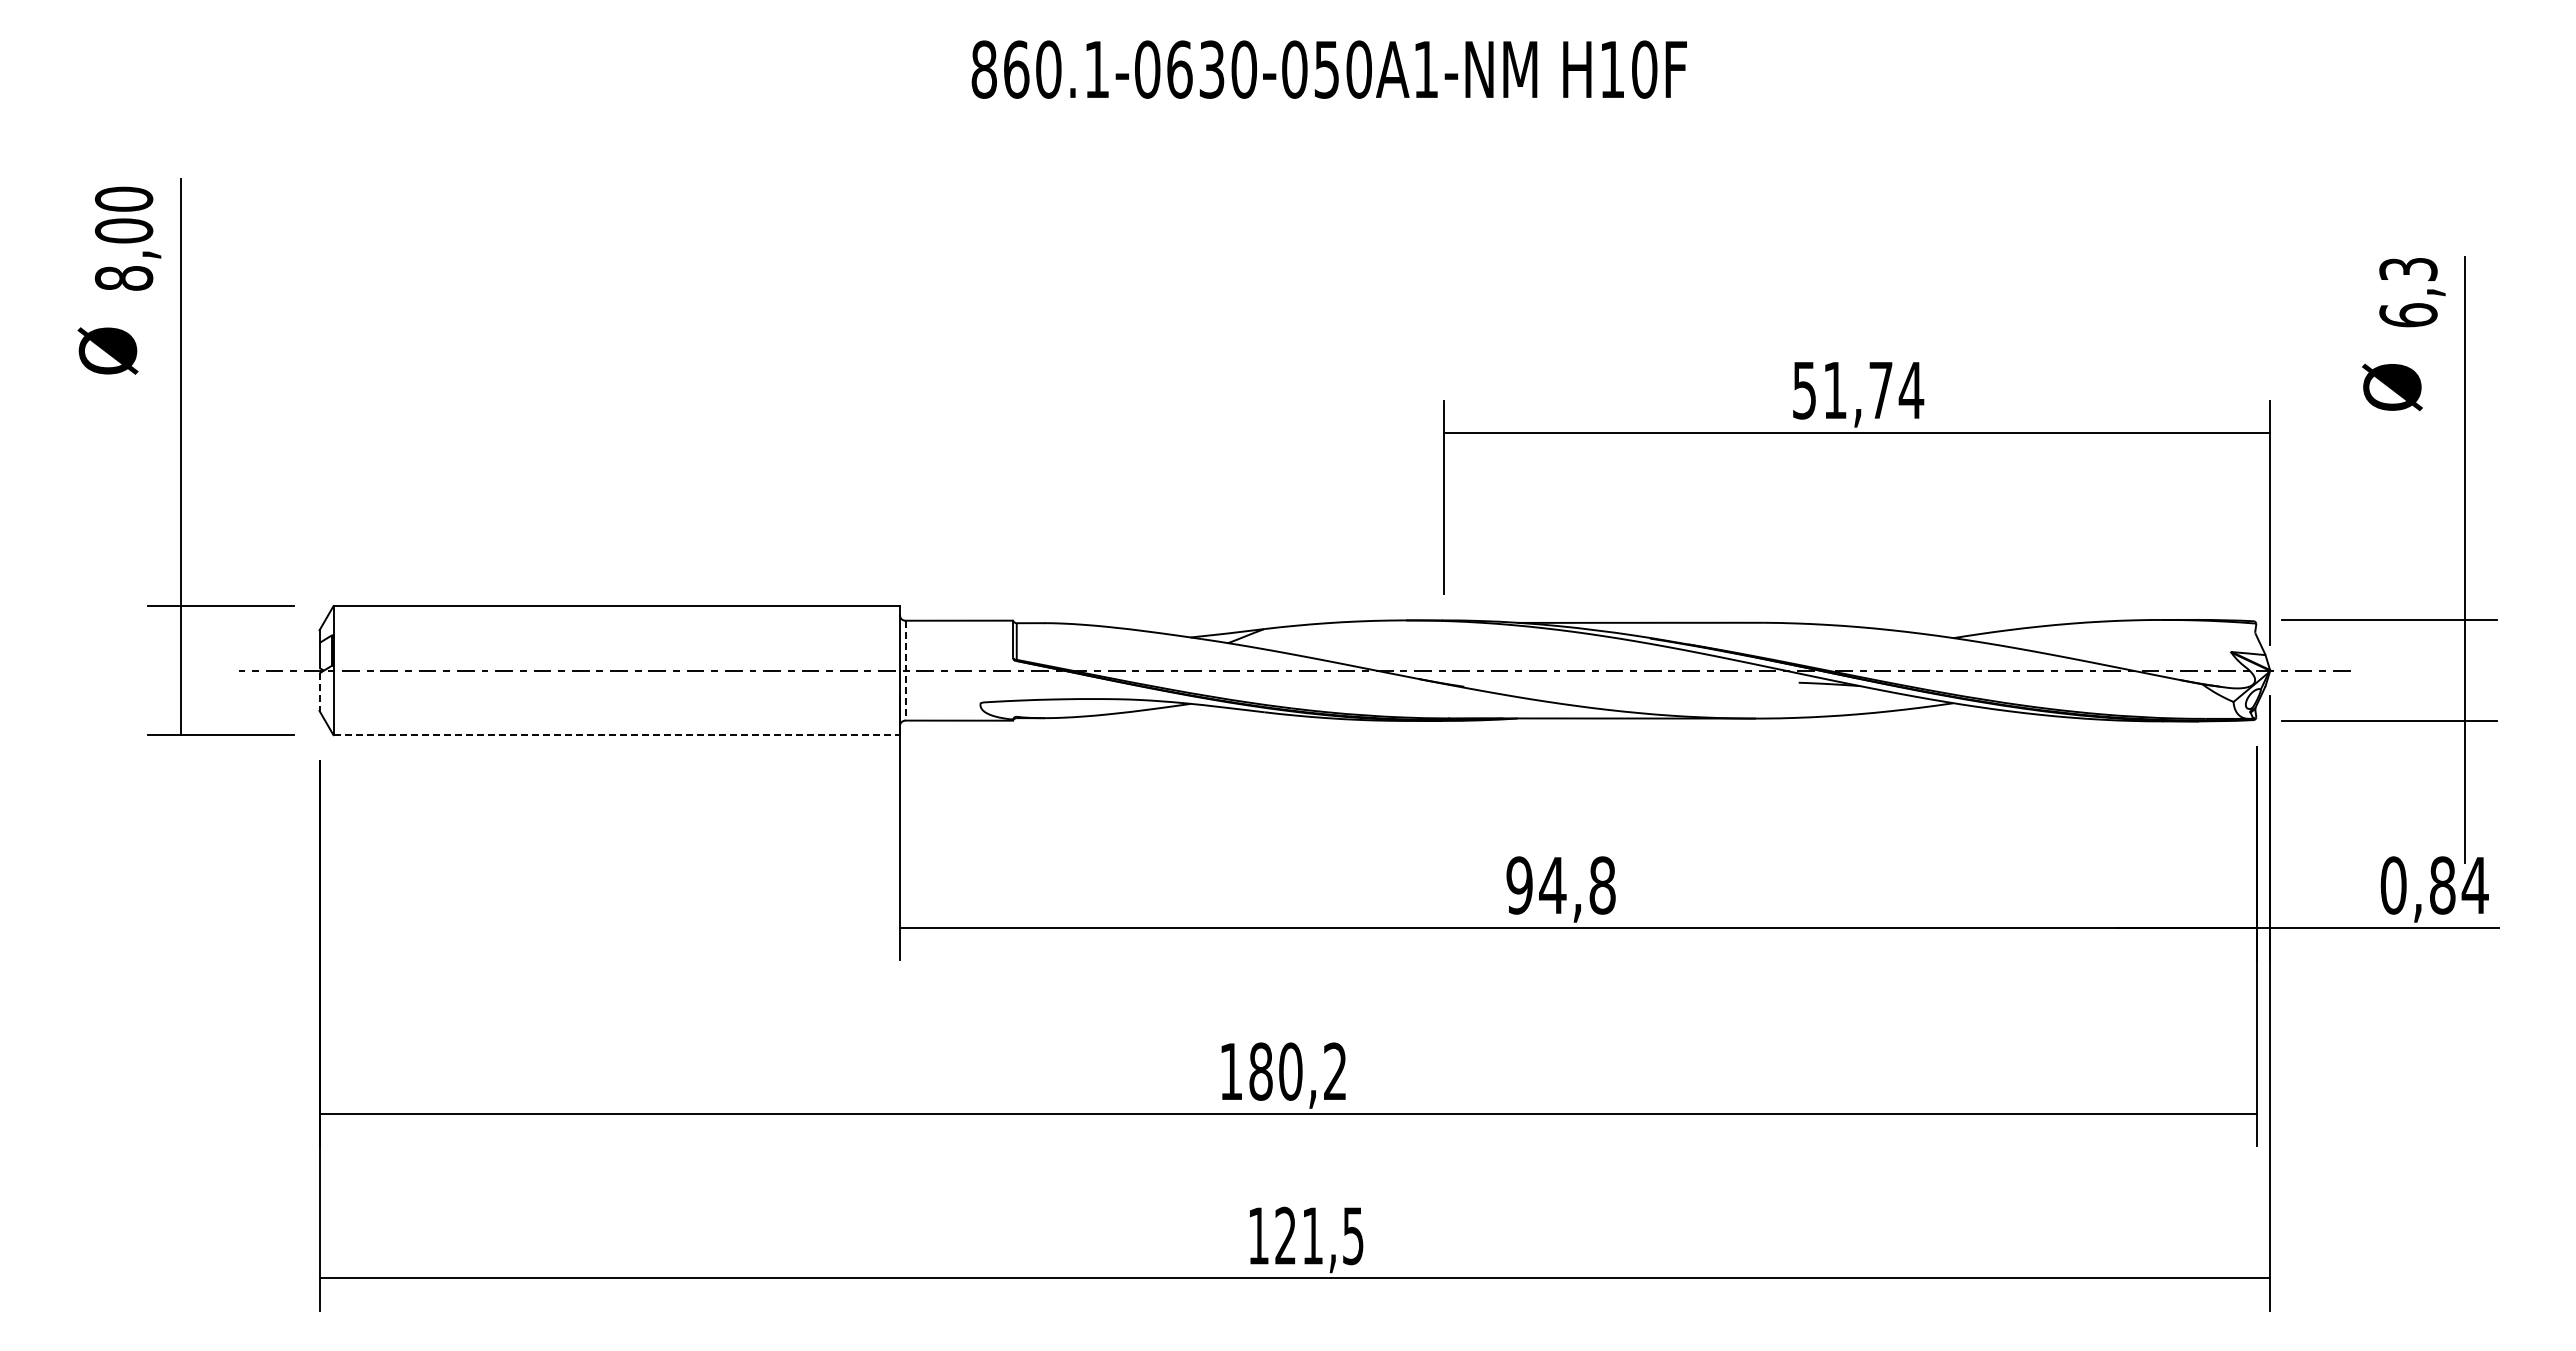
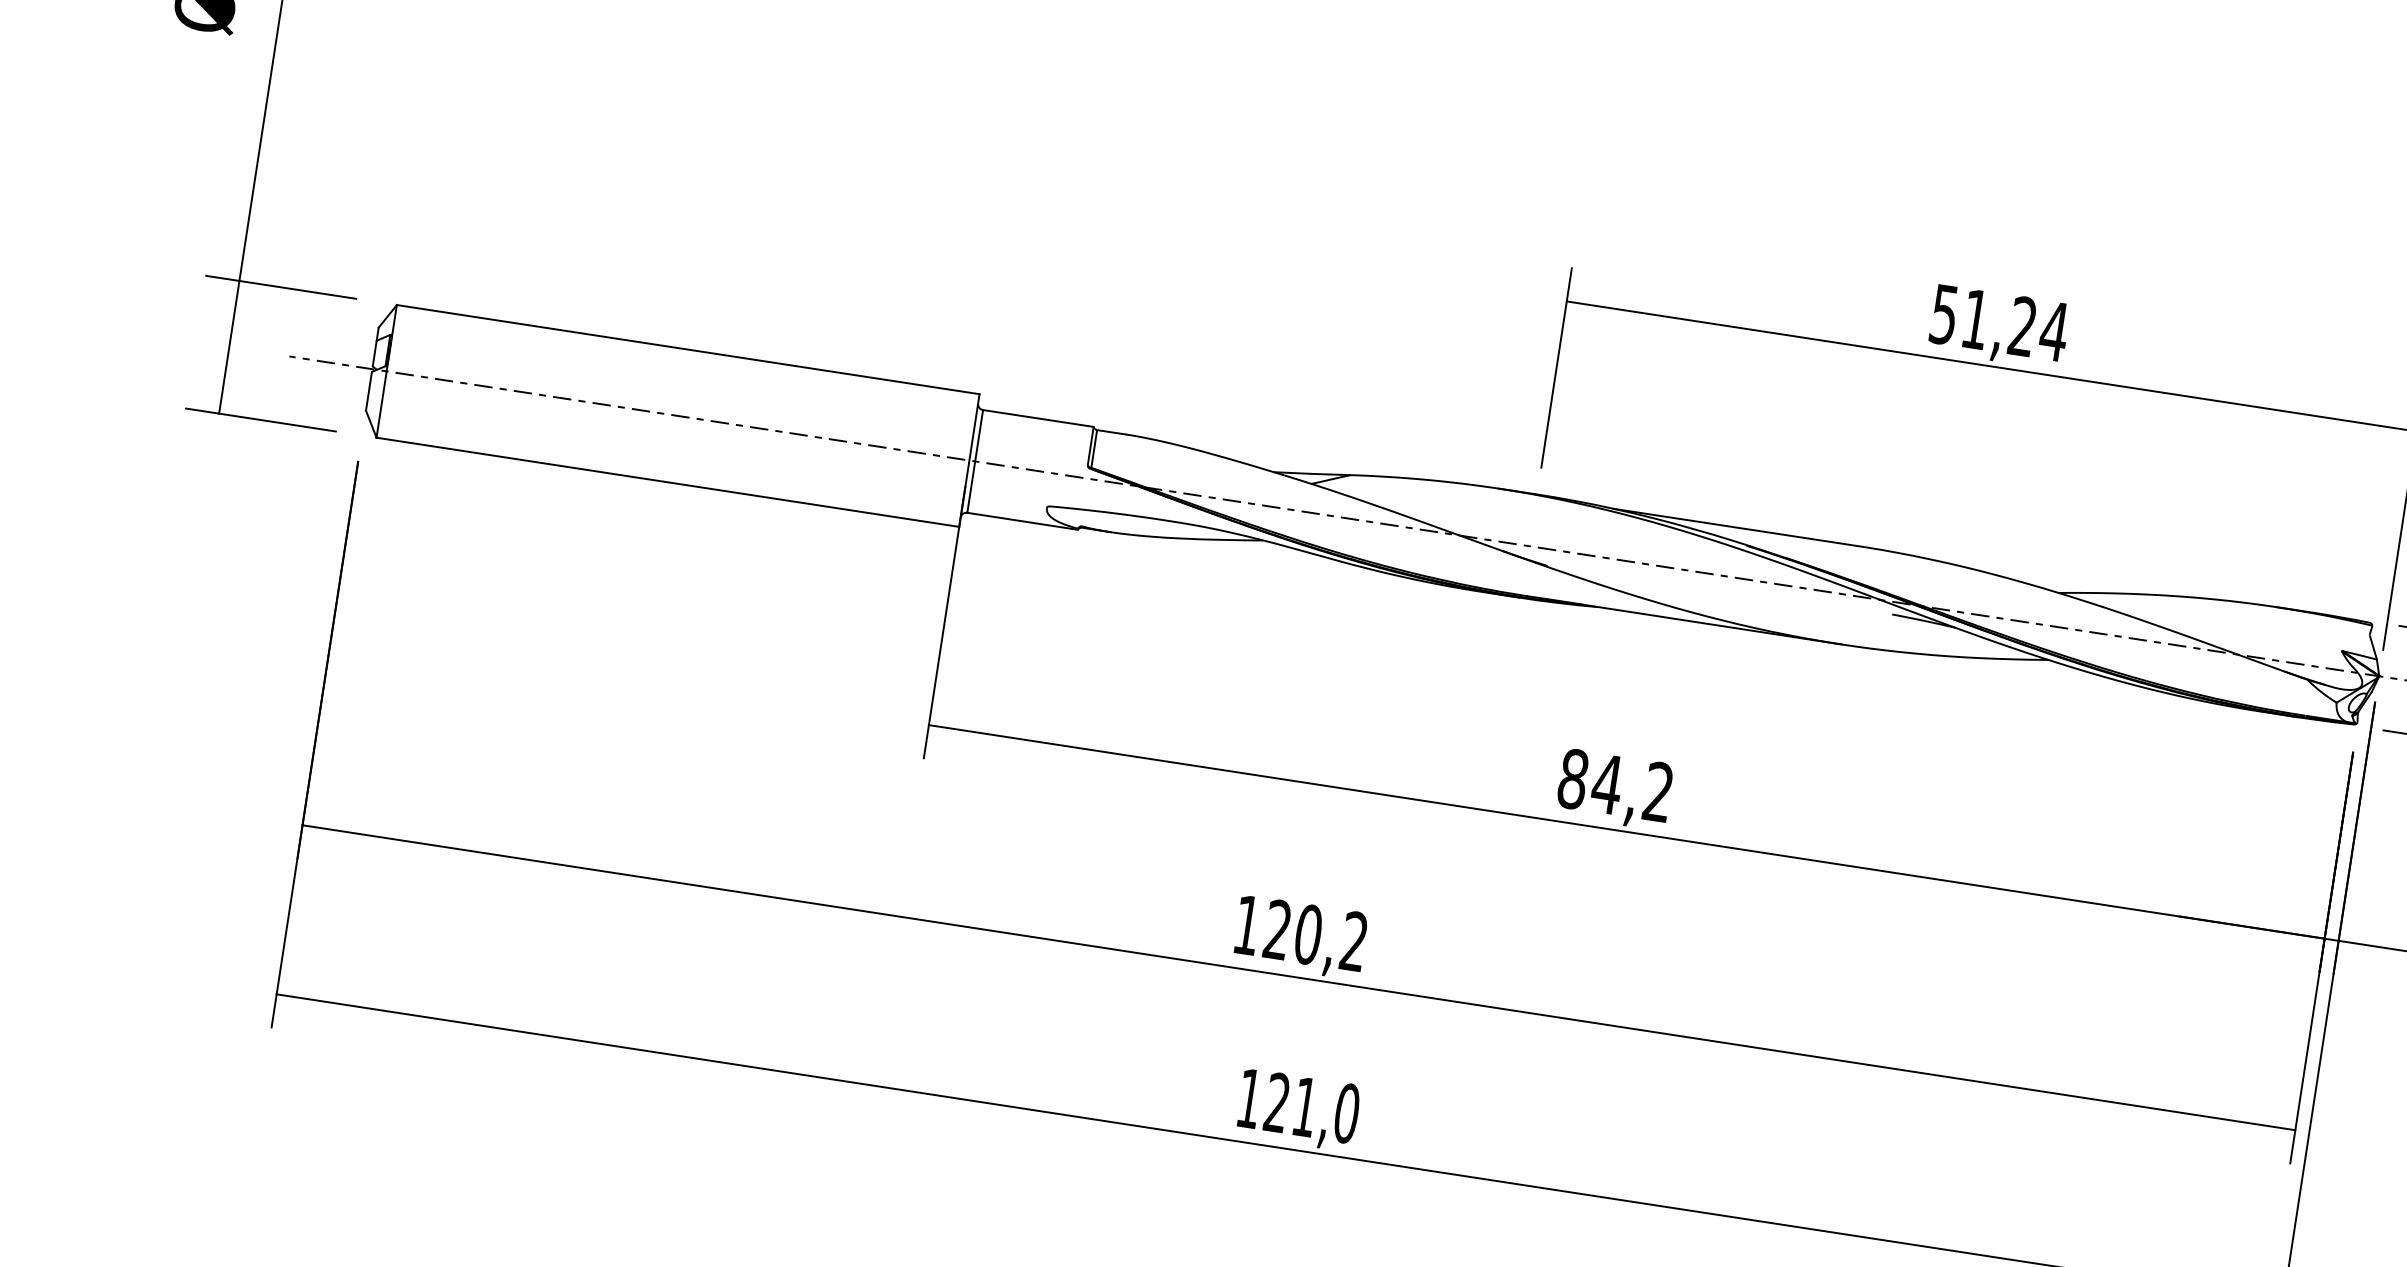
text: (1880, 389) -> (2022, 325), 51,74 -> 51,24
line: (905, 670) -> (975, 461), dashed -> solid
line: (319, 692) -> (368, 391), dashed -> solid
line: (617, 735) -> (668, 482), dashed -> solid
text: (1560, 885) -> (1615, 785), 94,8 -> 84,2
text: (1260, 1071) -> (1277, 929), 180,2 -> 120,2
text: (1353, 1235) -> (1347, 1113), 121,5 -> 121,0

